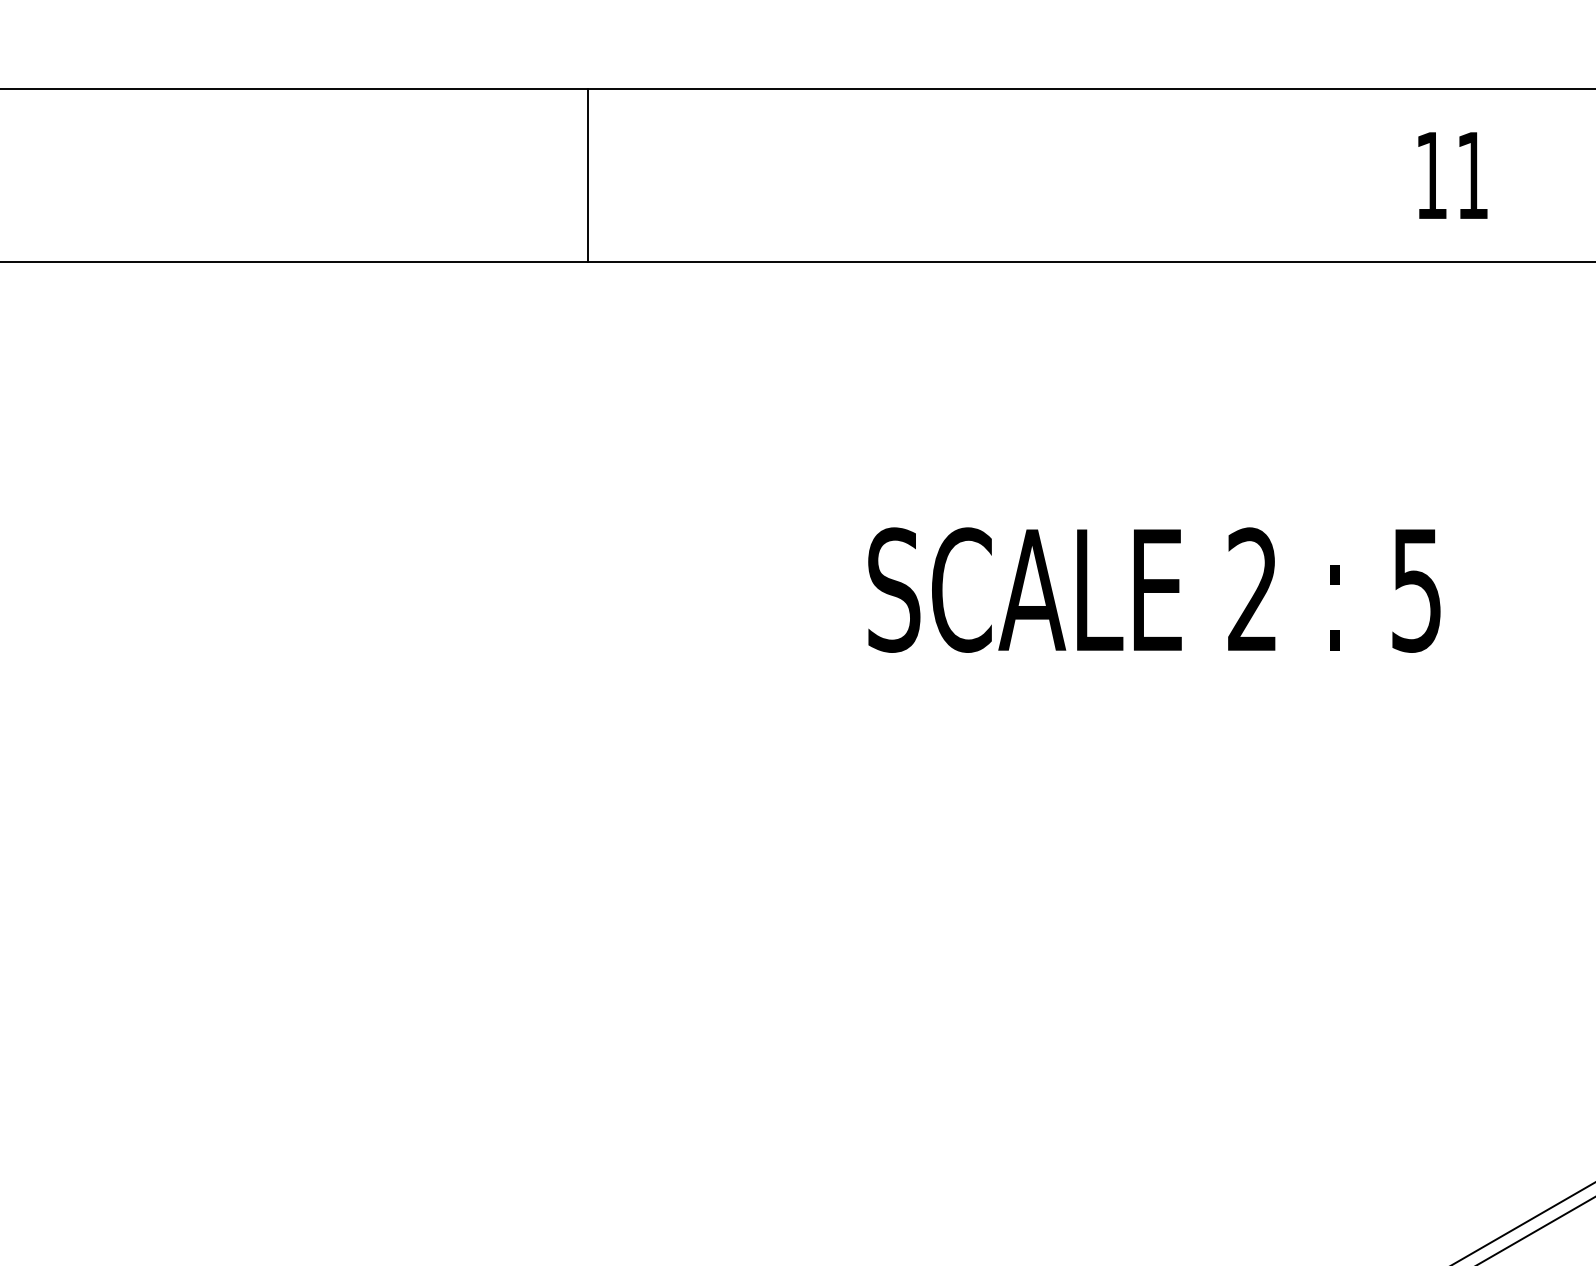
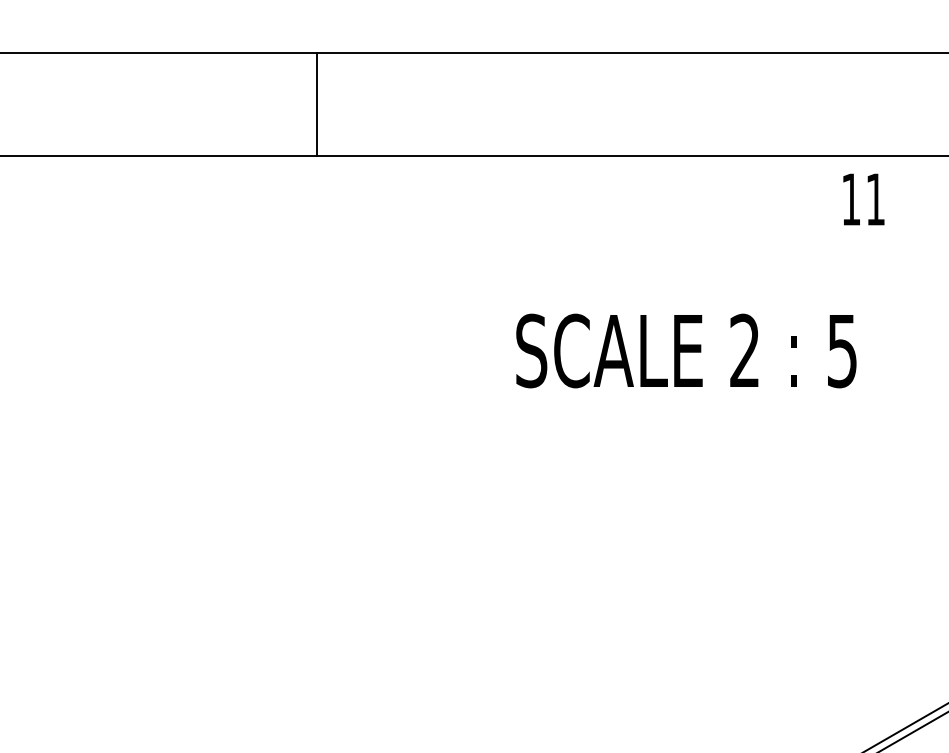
line: (587, 173) -> (316, 103), moved
text: (1452, 175) -> (863, 199), moved

